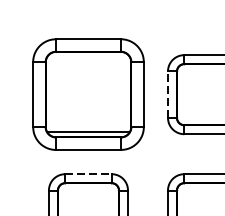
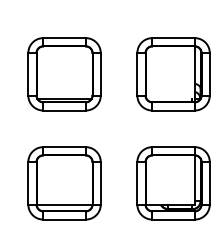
line: (168, 93) -> (137, 73), dashed -> solid
part: (88, 94) -> (64, 74), size x0.71
line: (89, 174) -> (65, 147), dashed -> solid

